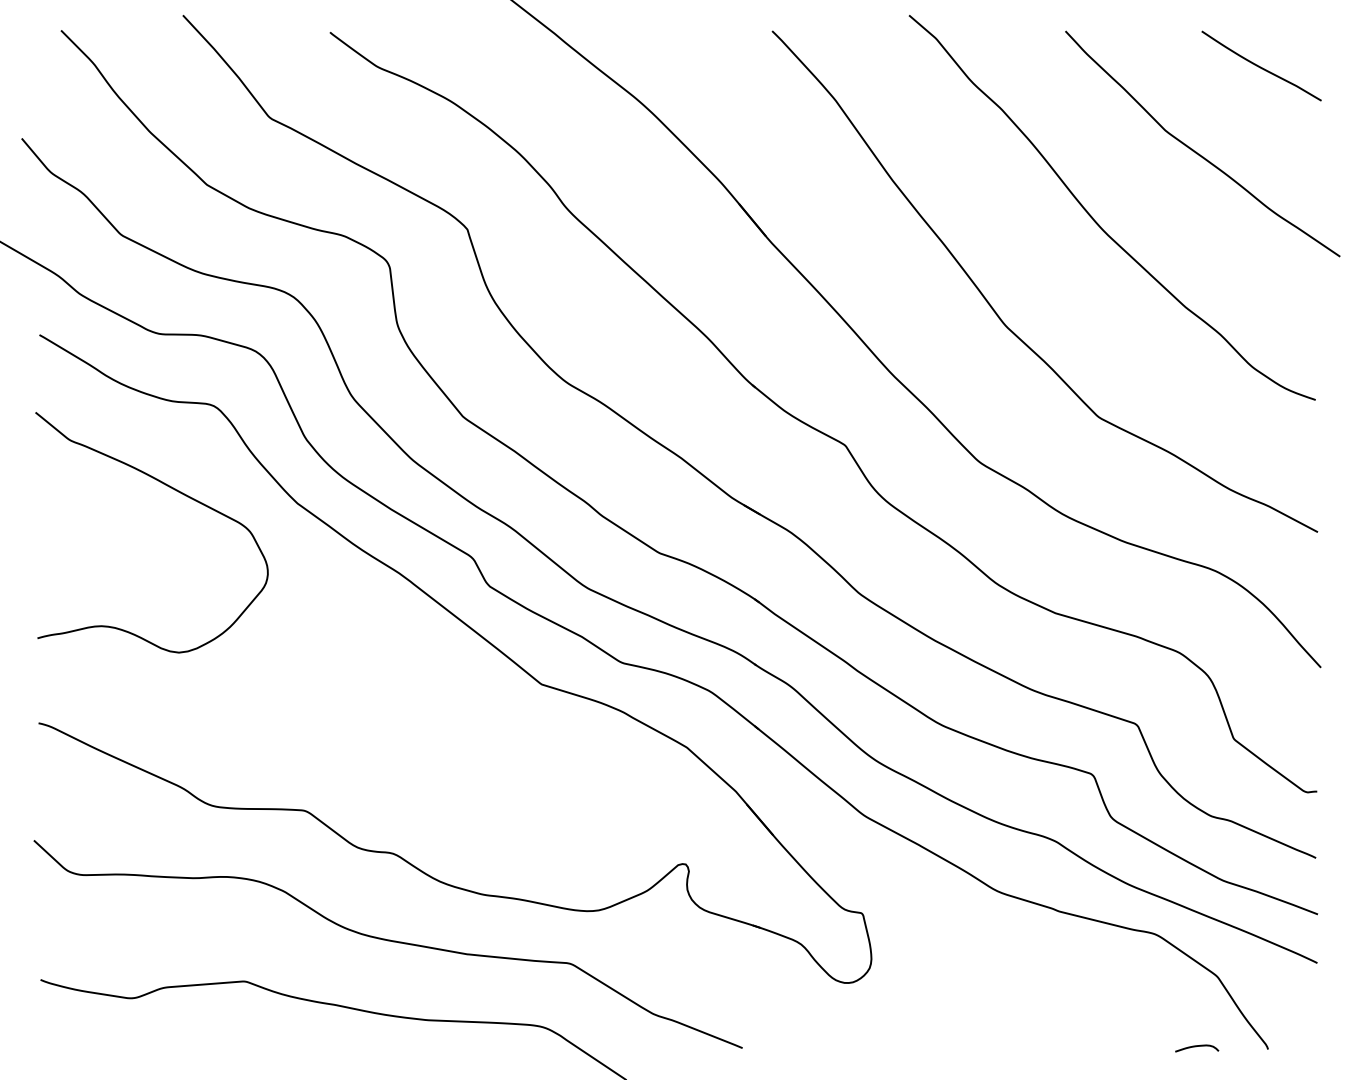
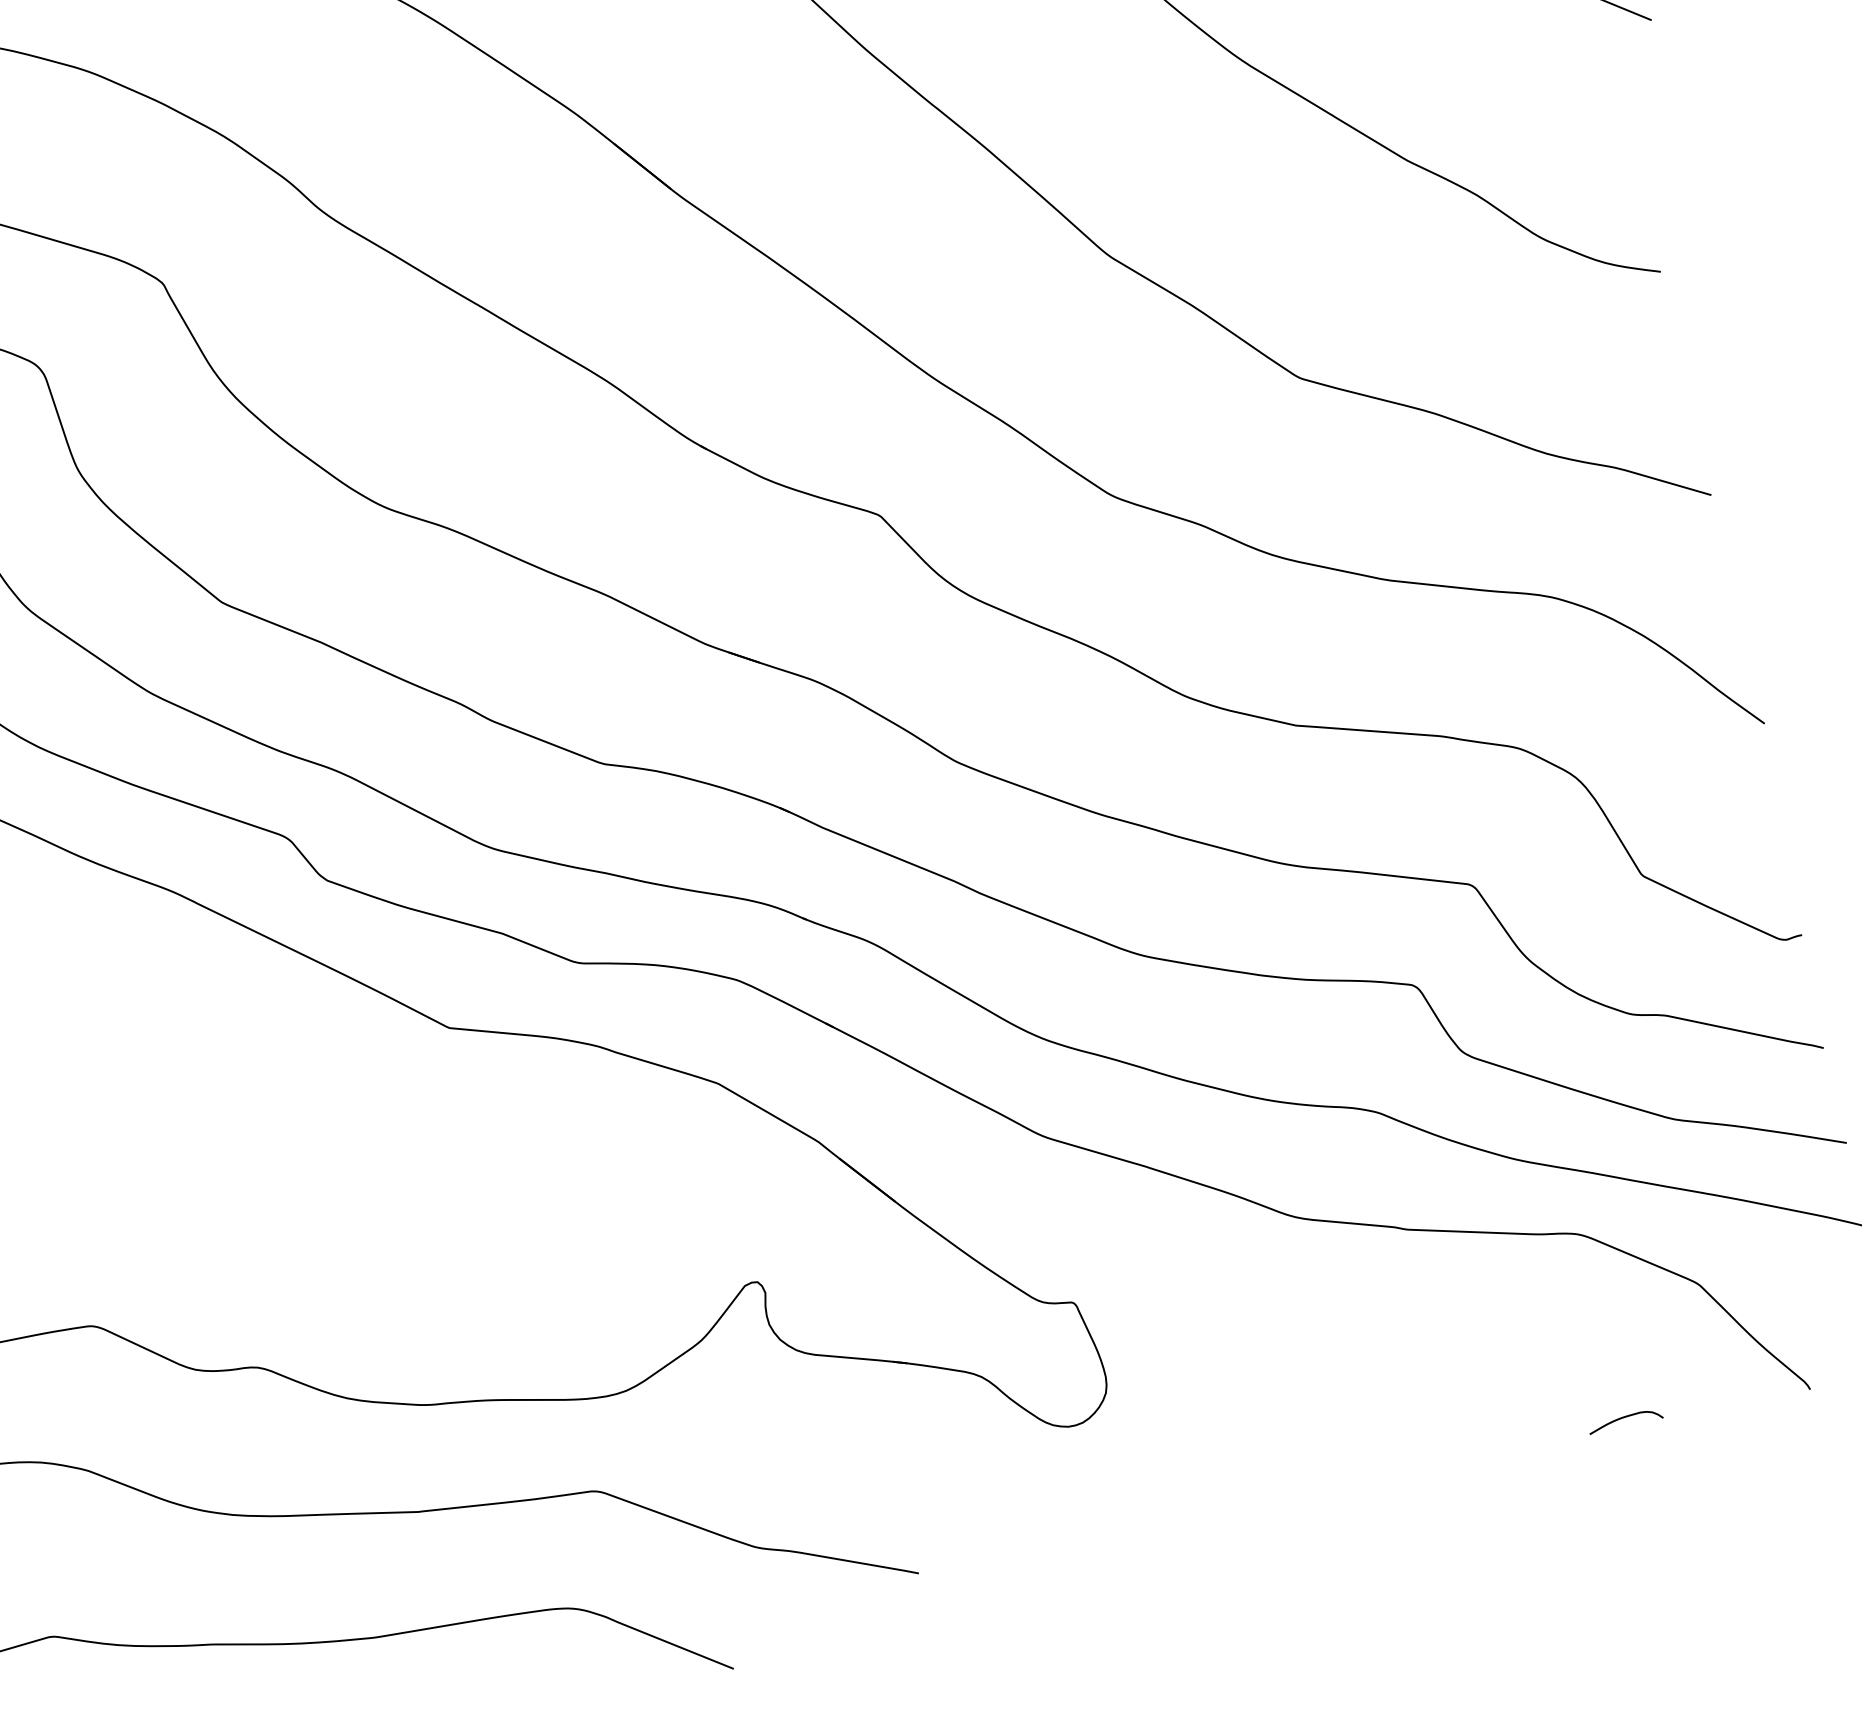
curve: (1196, 1047) -> (1624, 1419), moved

